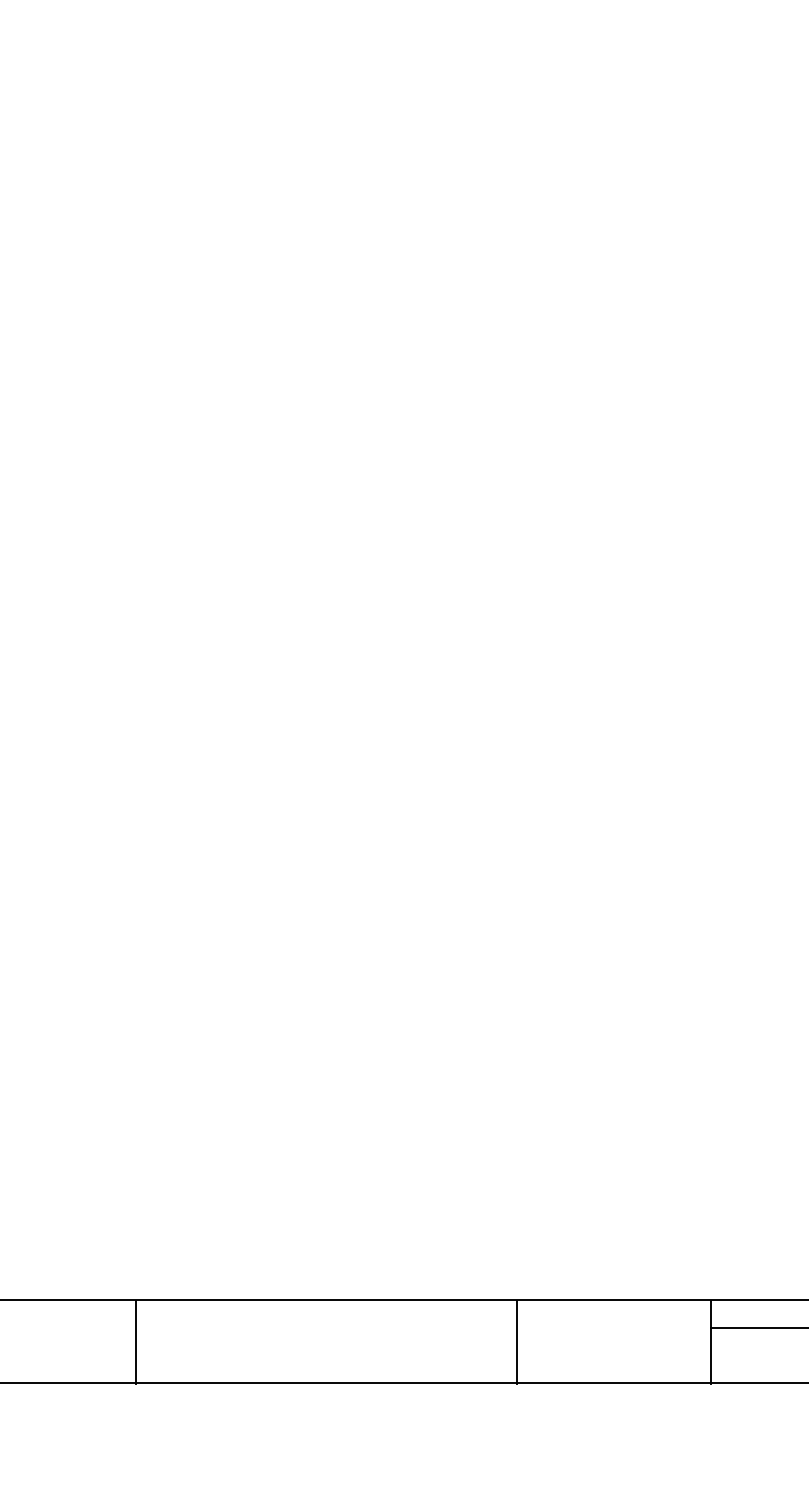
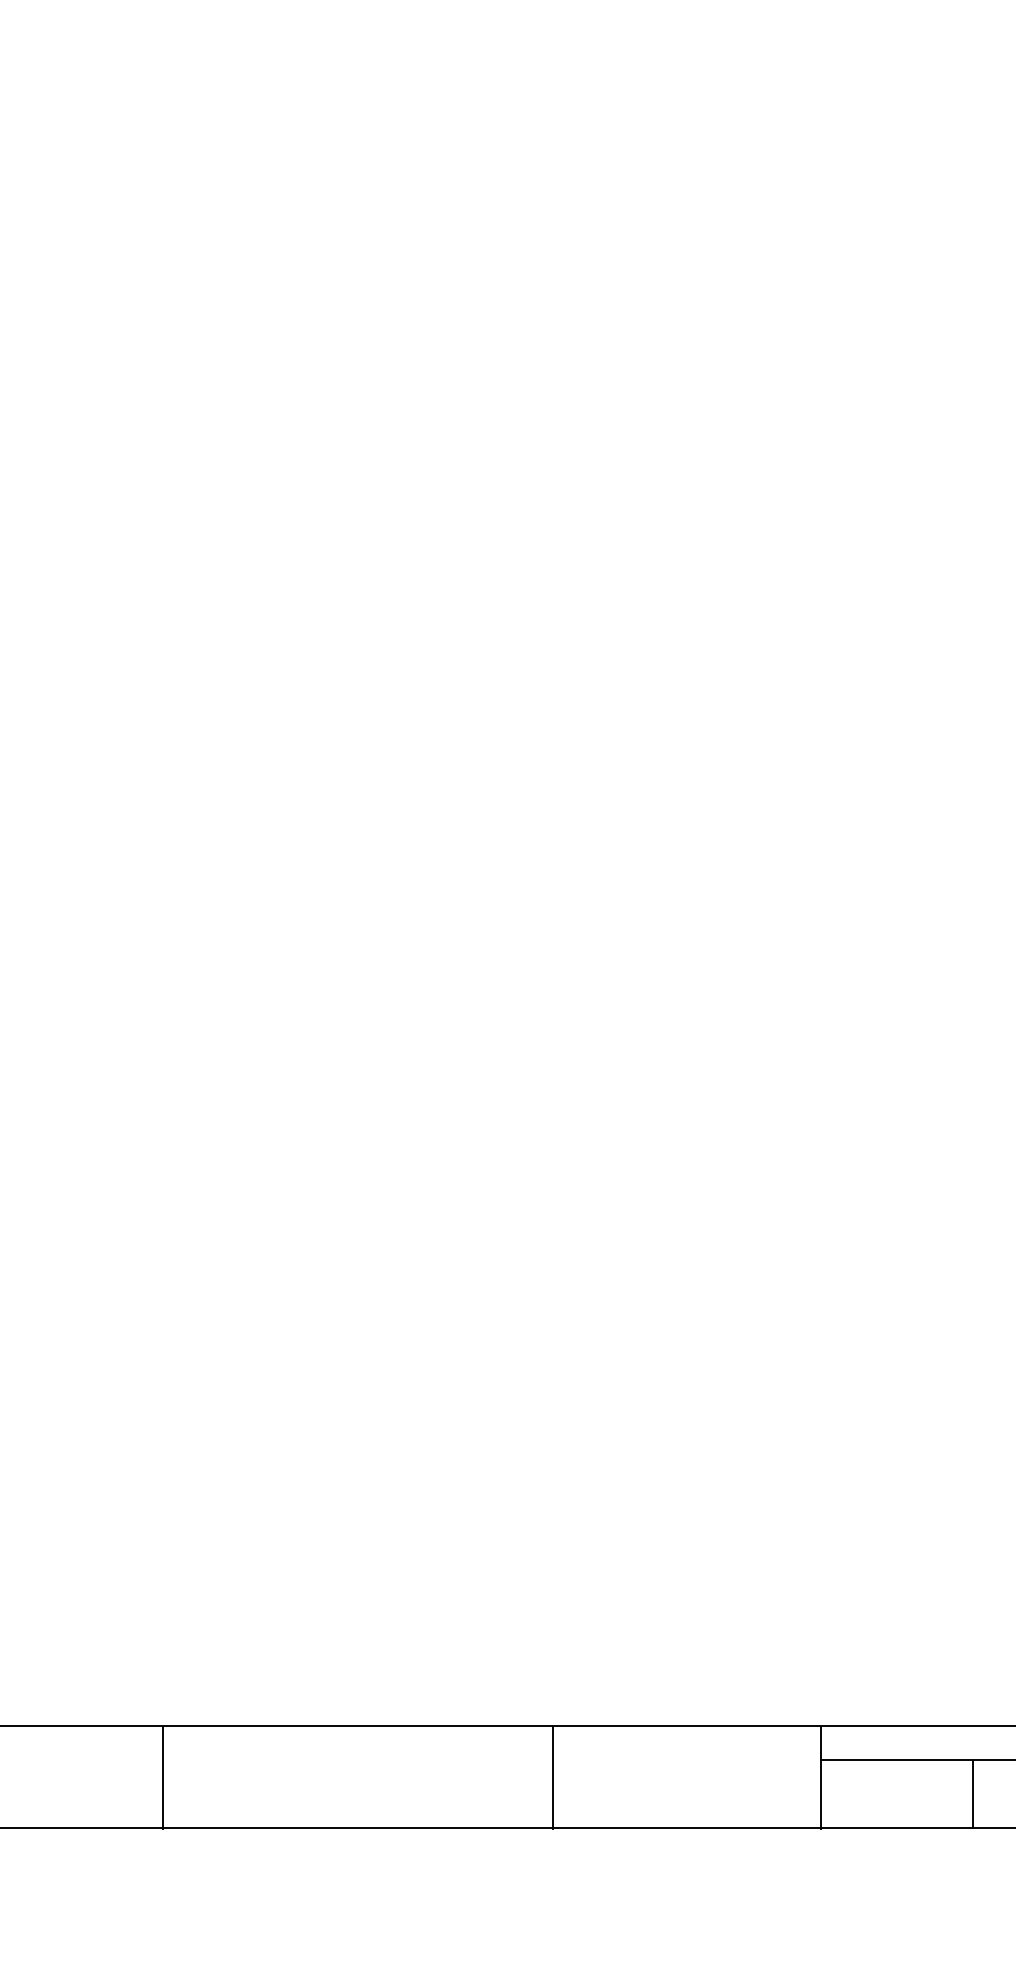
line: (136, 1342) -> (163, 1777), moved
line: (517, 1342) -> (553, 1777), moved

